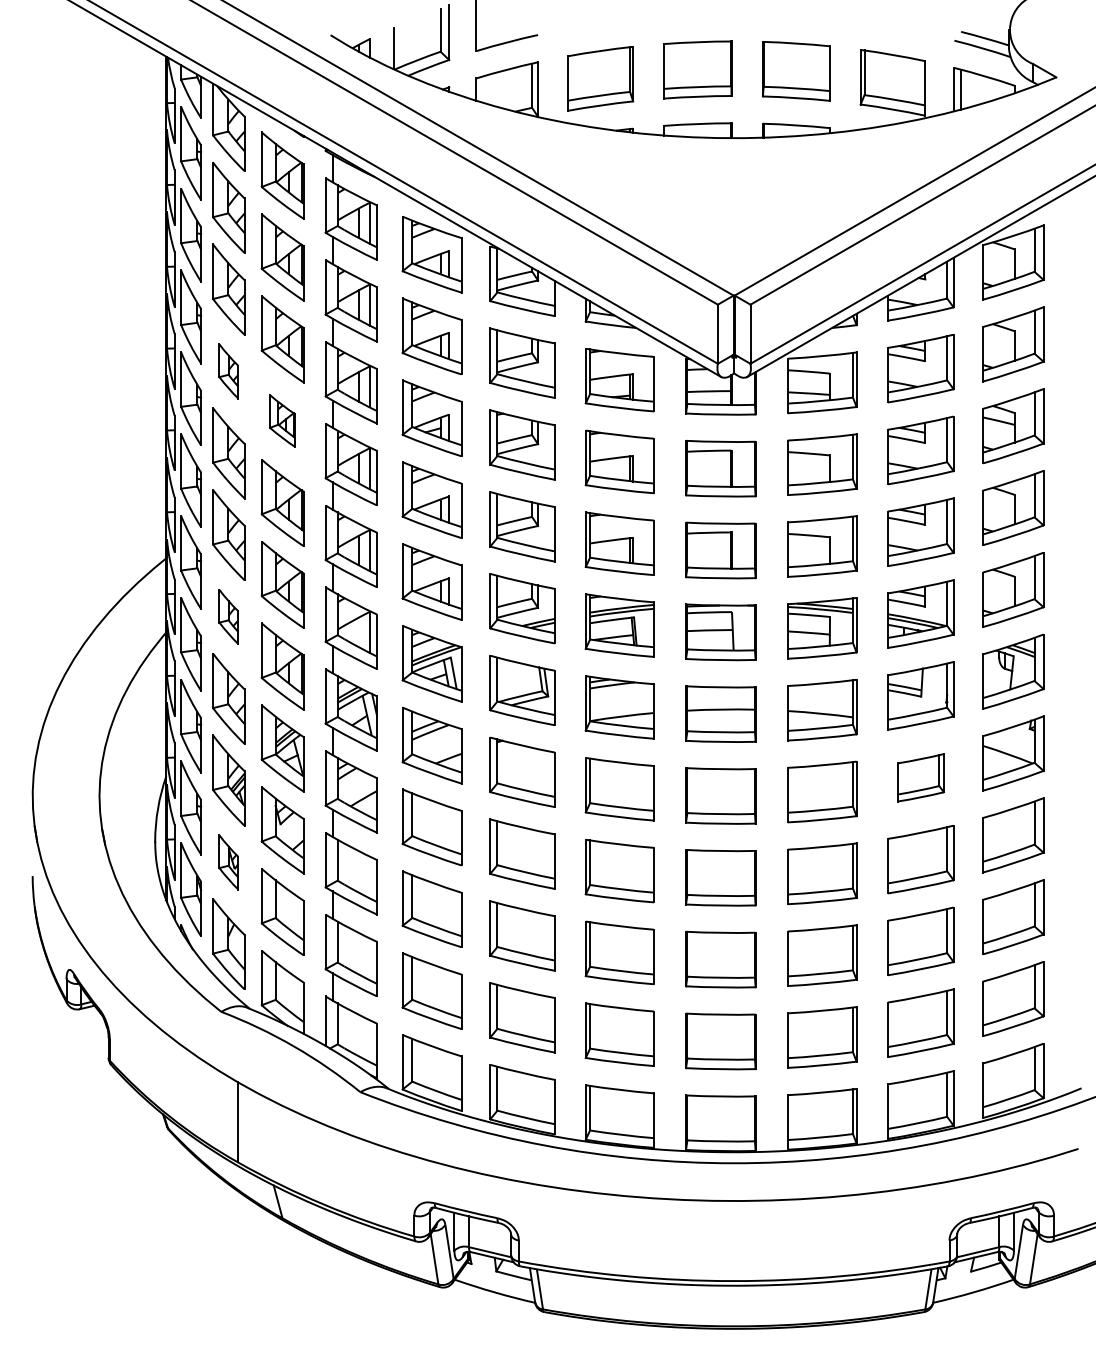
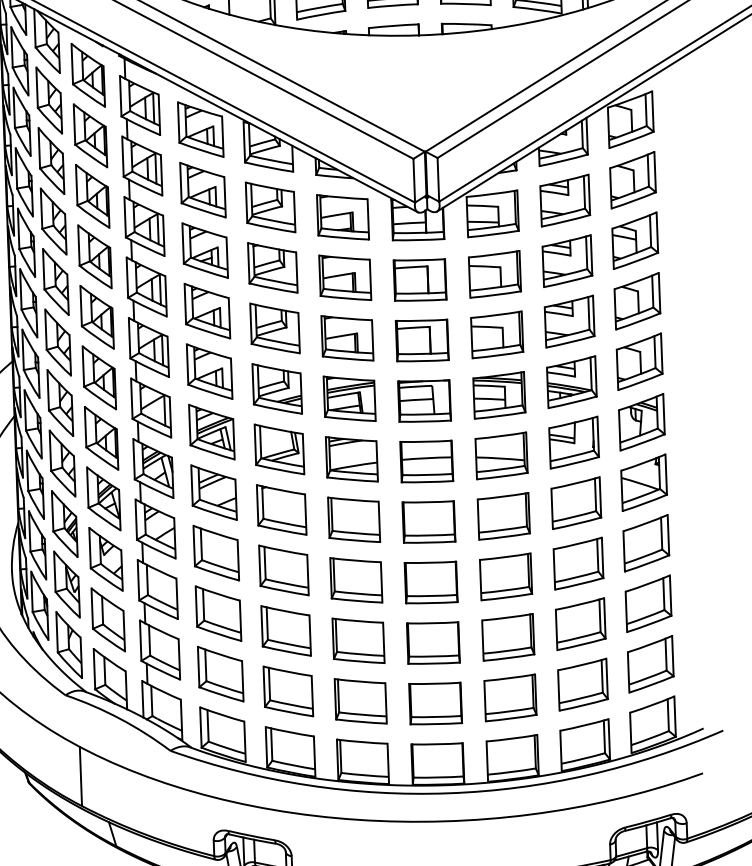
part: (228, 371) -> (53, 221), size x1.67
part: (282, 420) -> (94, 256), size x1.67
part: (228, 616) -> (60, 402), size x1.67
part: (920, 777) -> (576, 503), size x1.43
part: (228, 862) -> (66, 584), size x1.67

